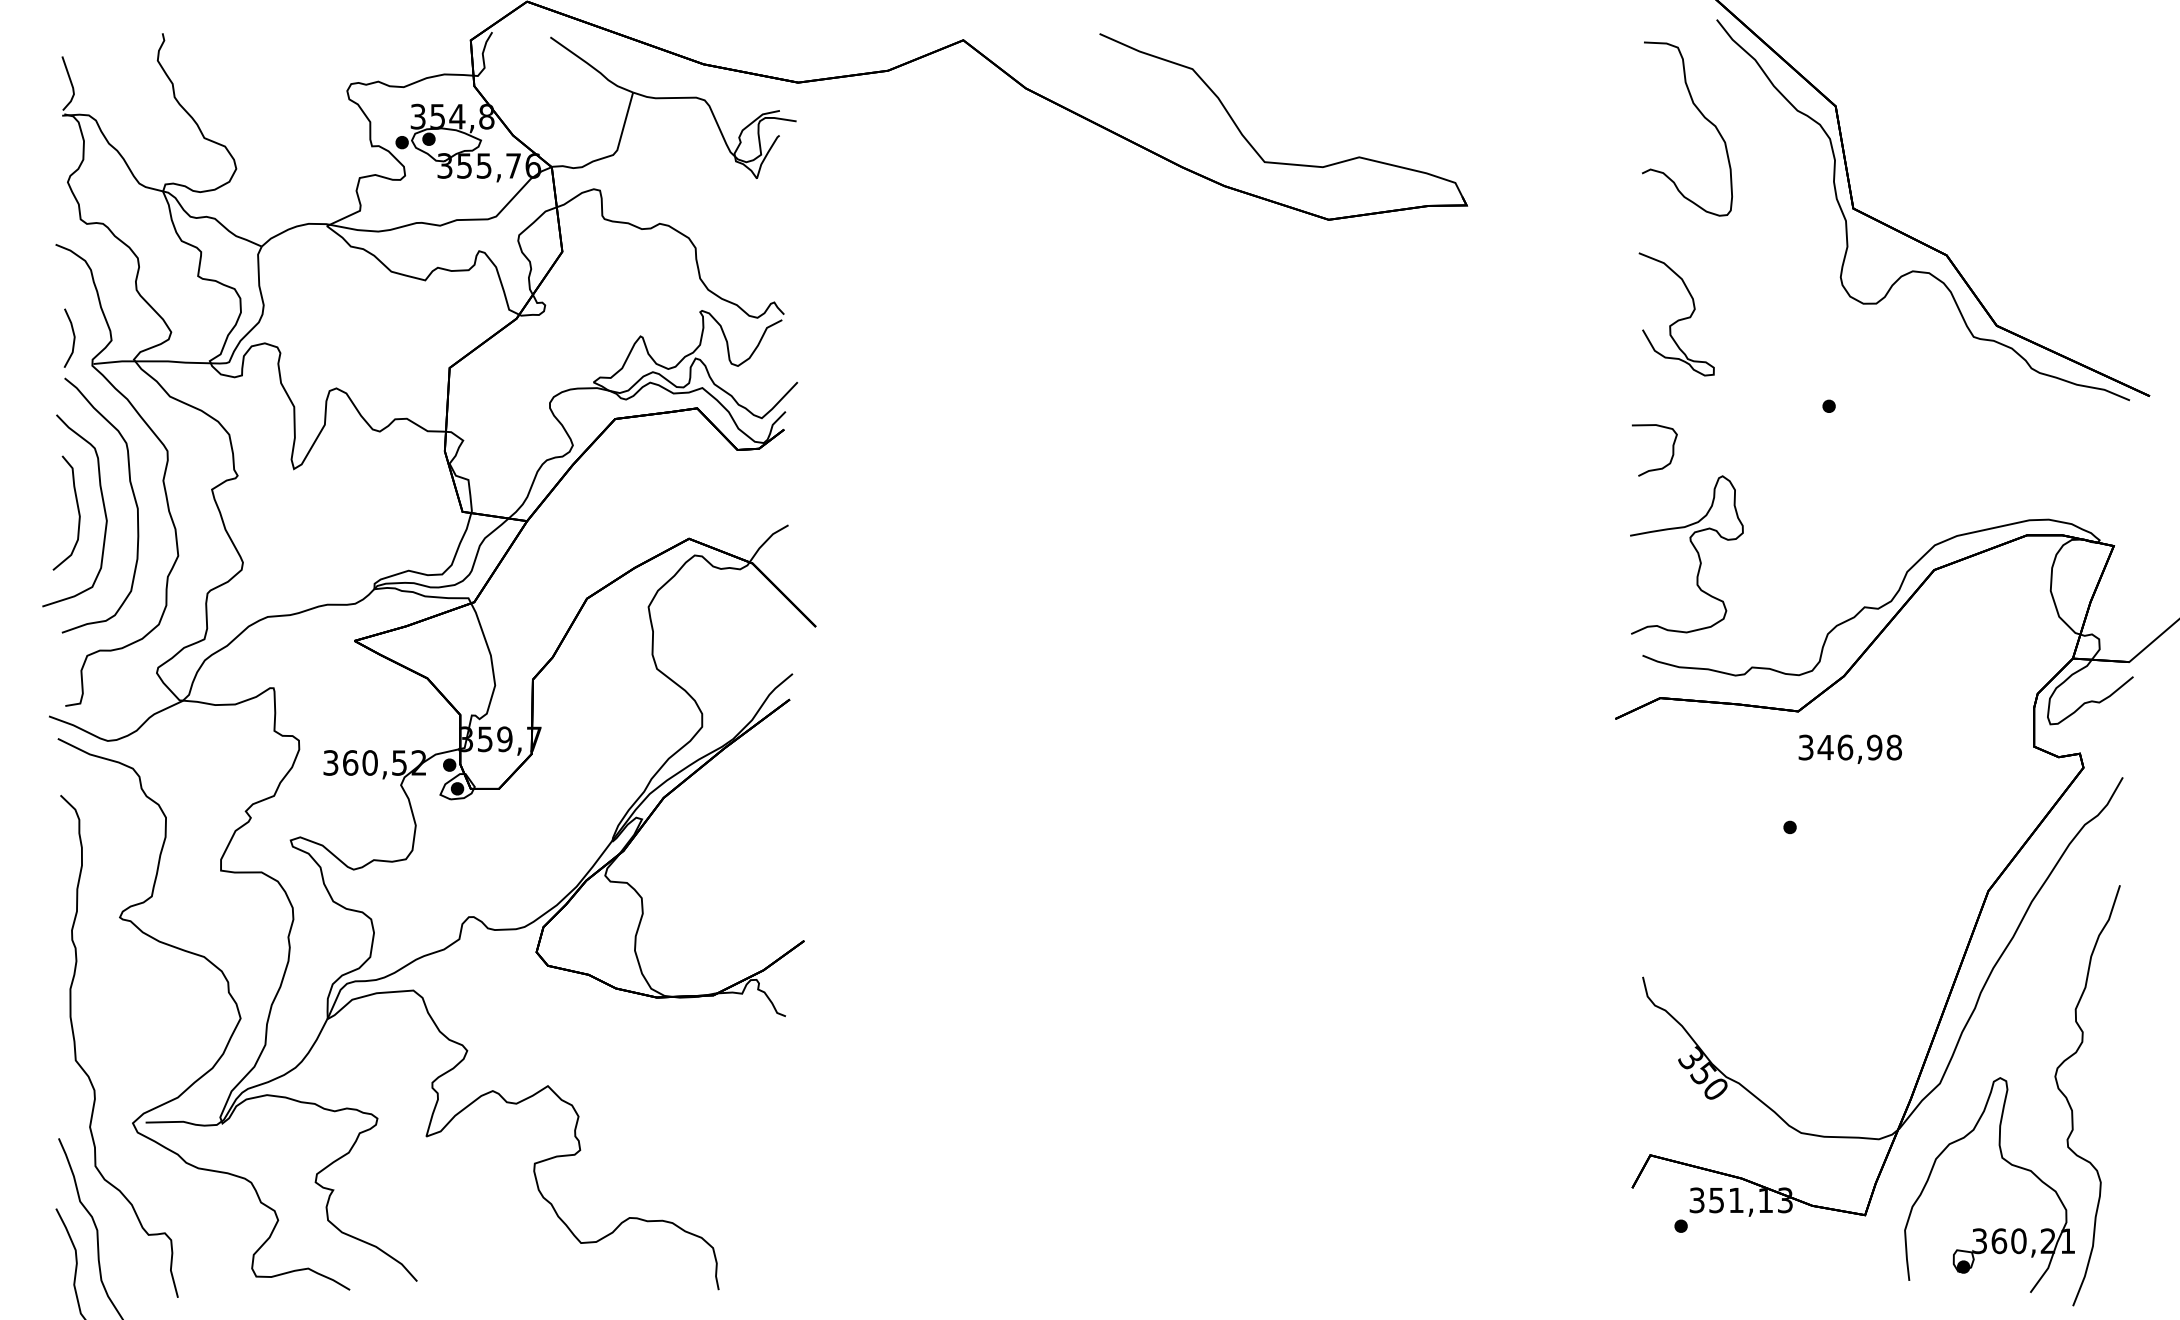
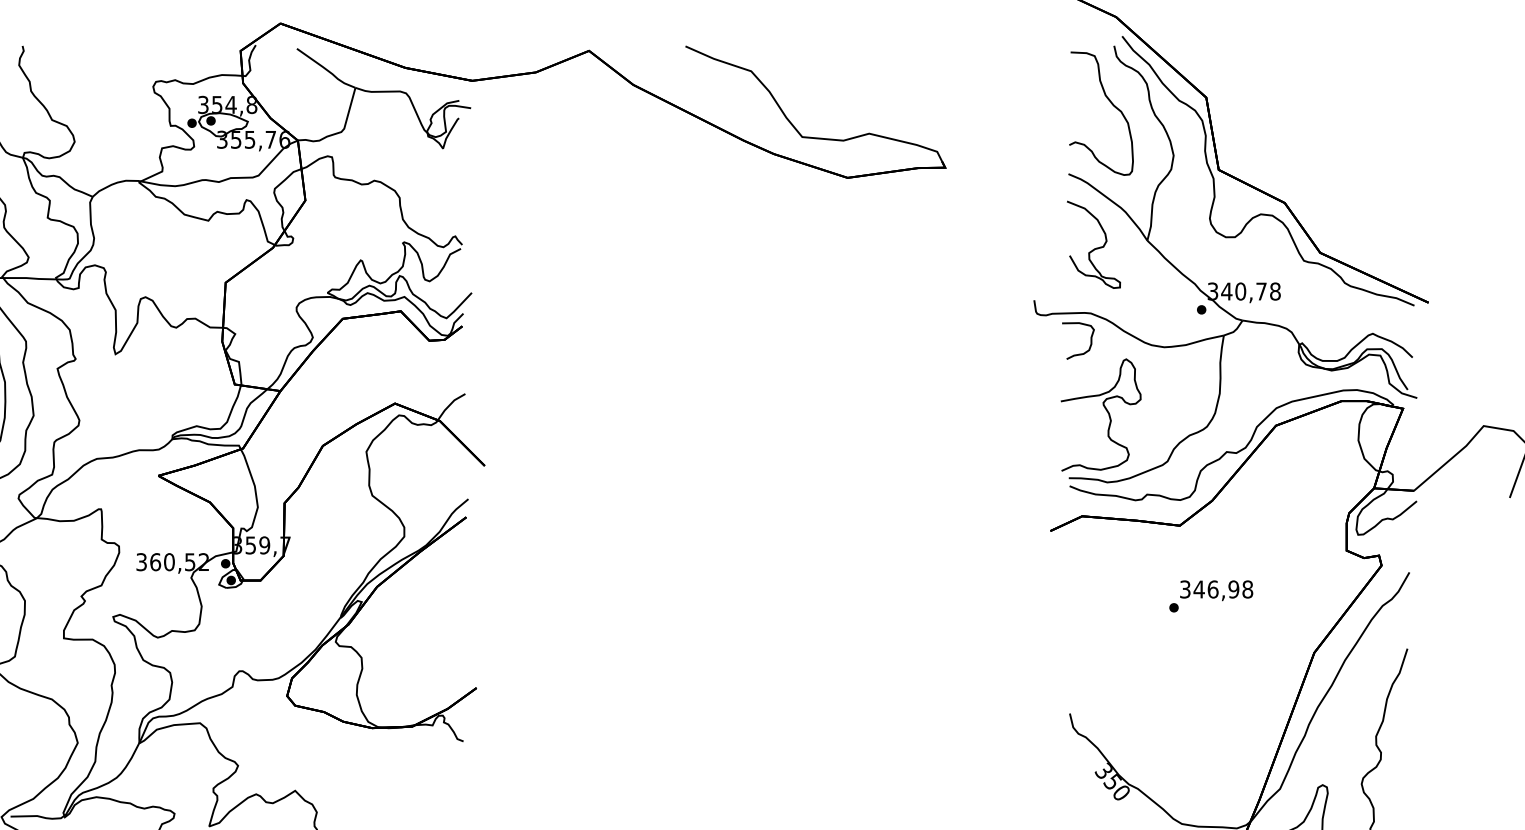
part: (1865, 368) -> (1227, 283), added
text: (1849, 748) -> (1216, 590), moved

